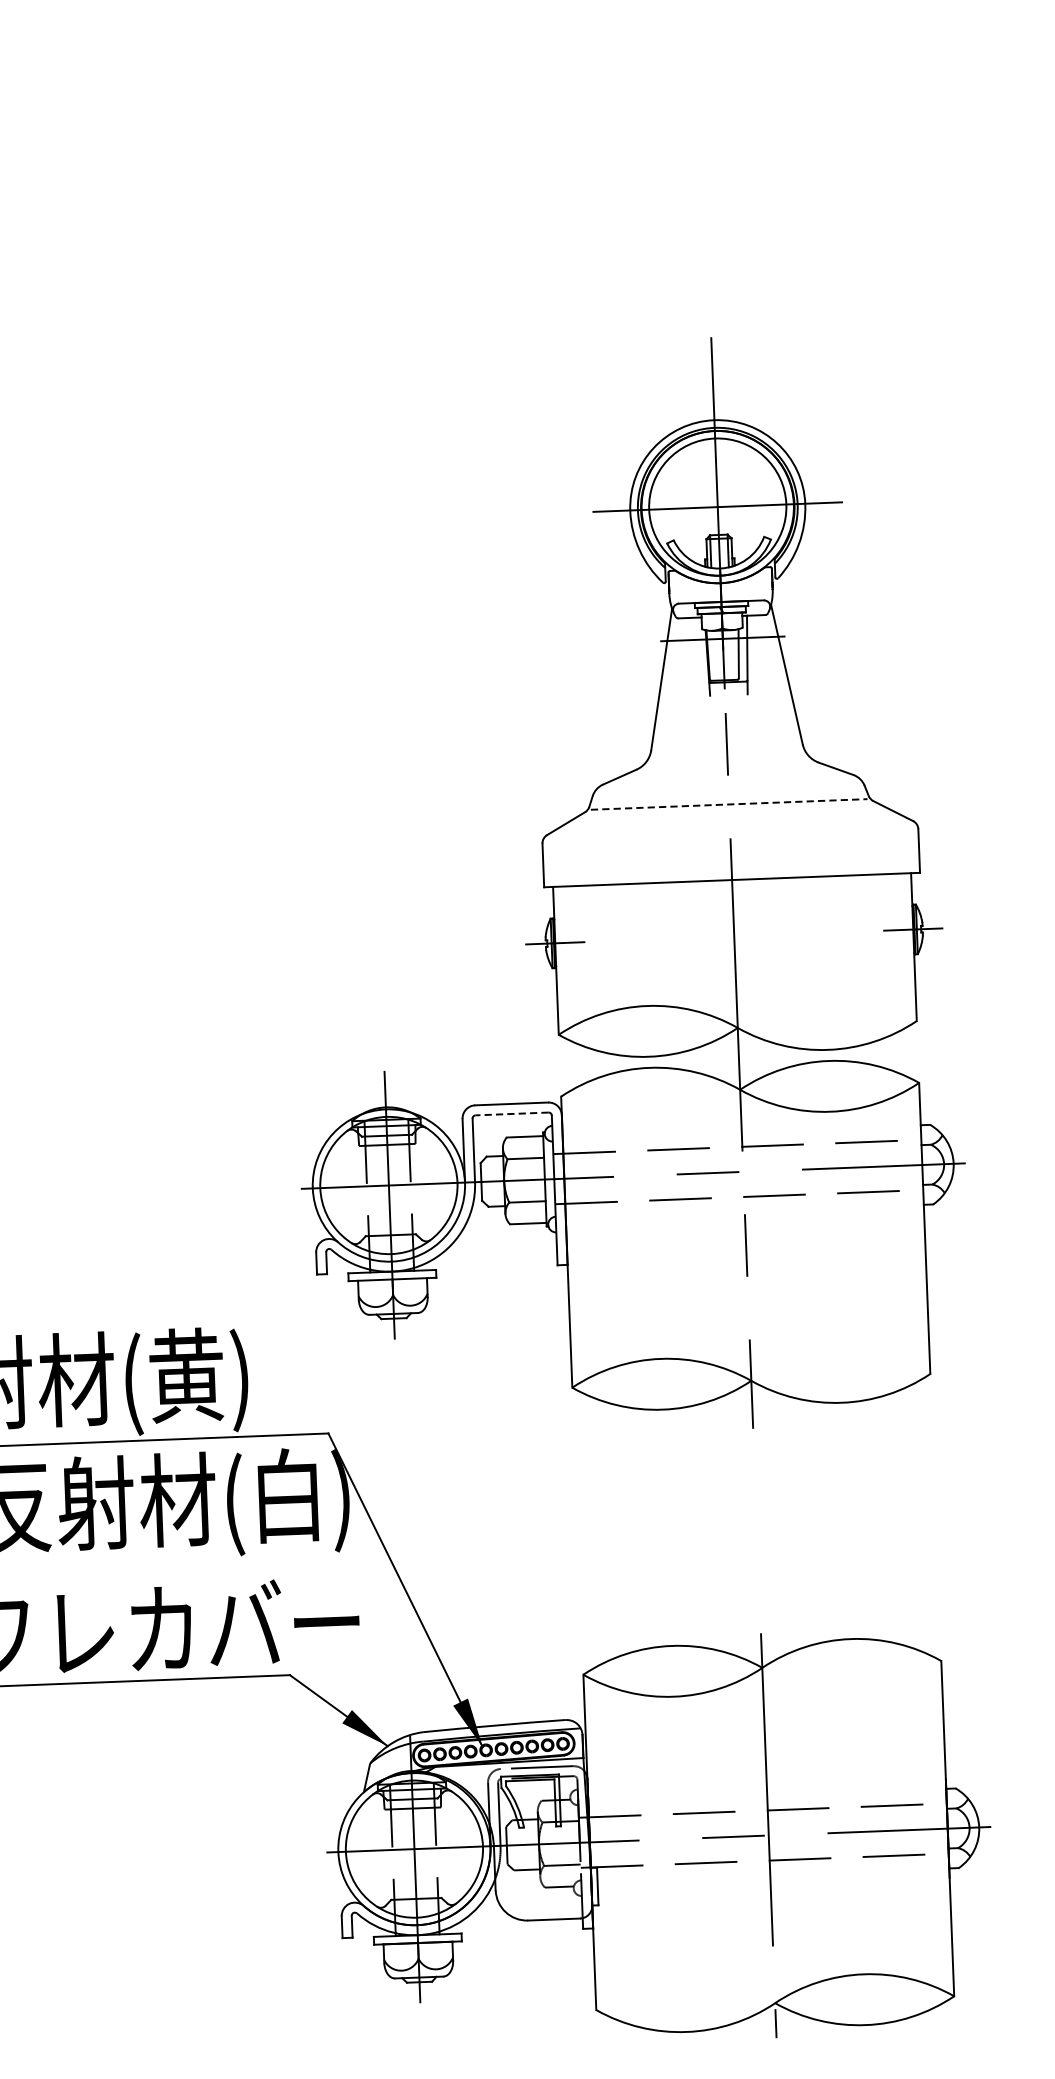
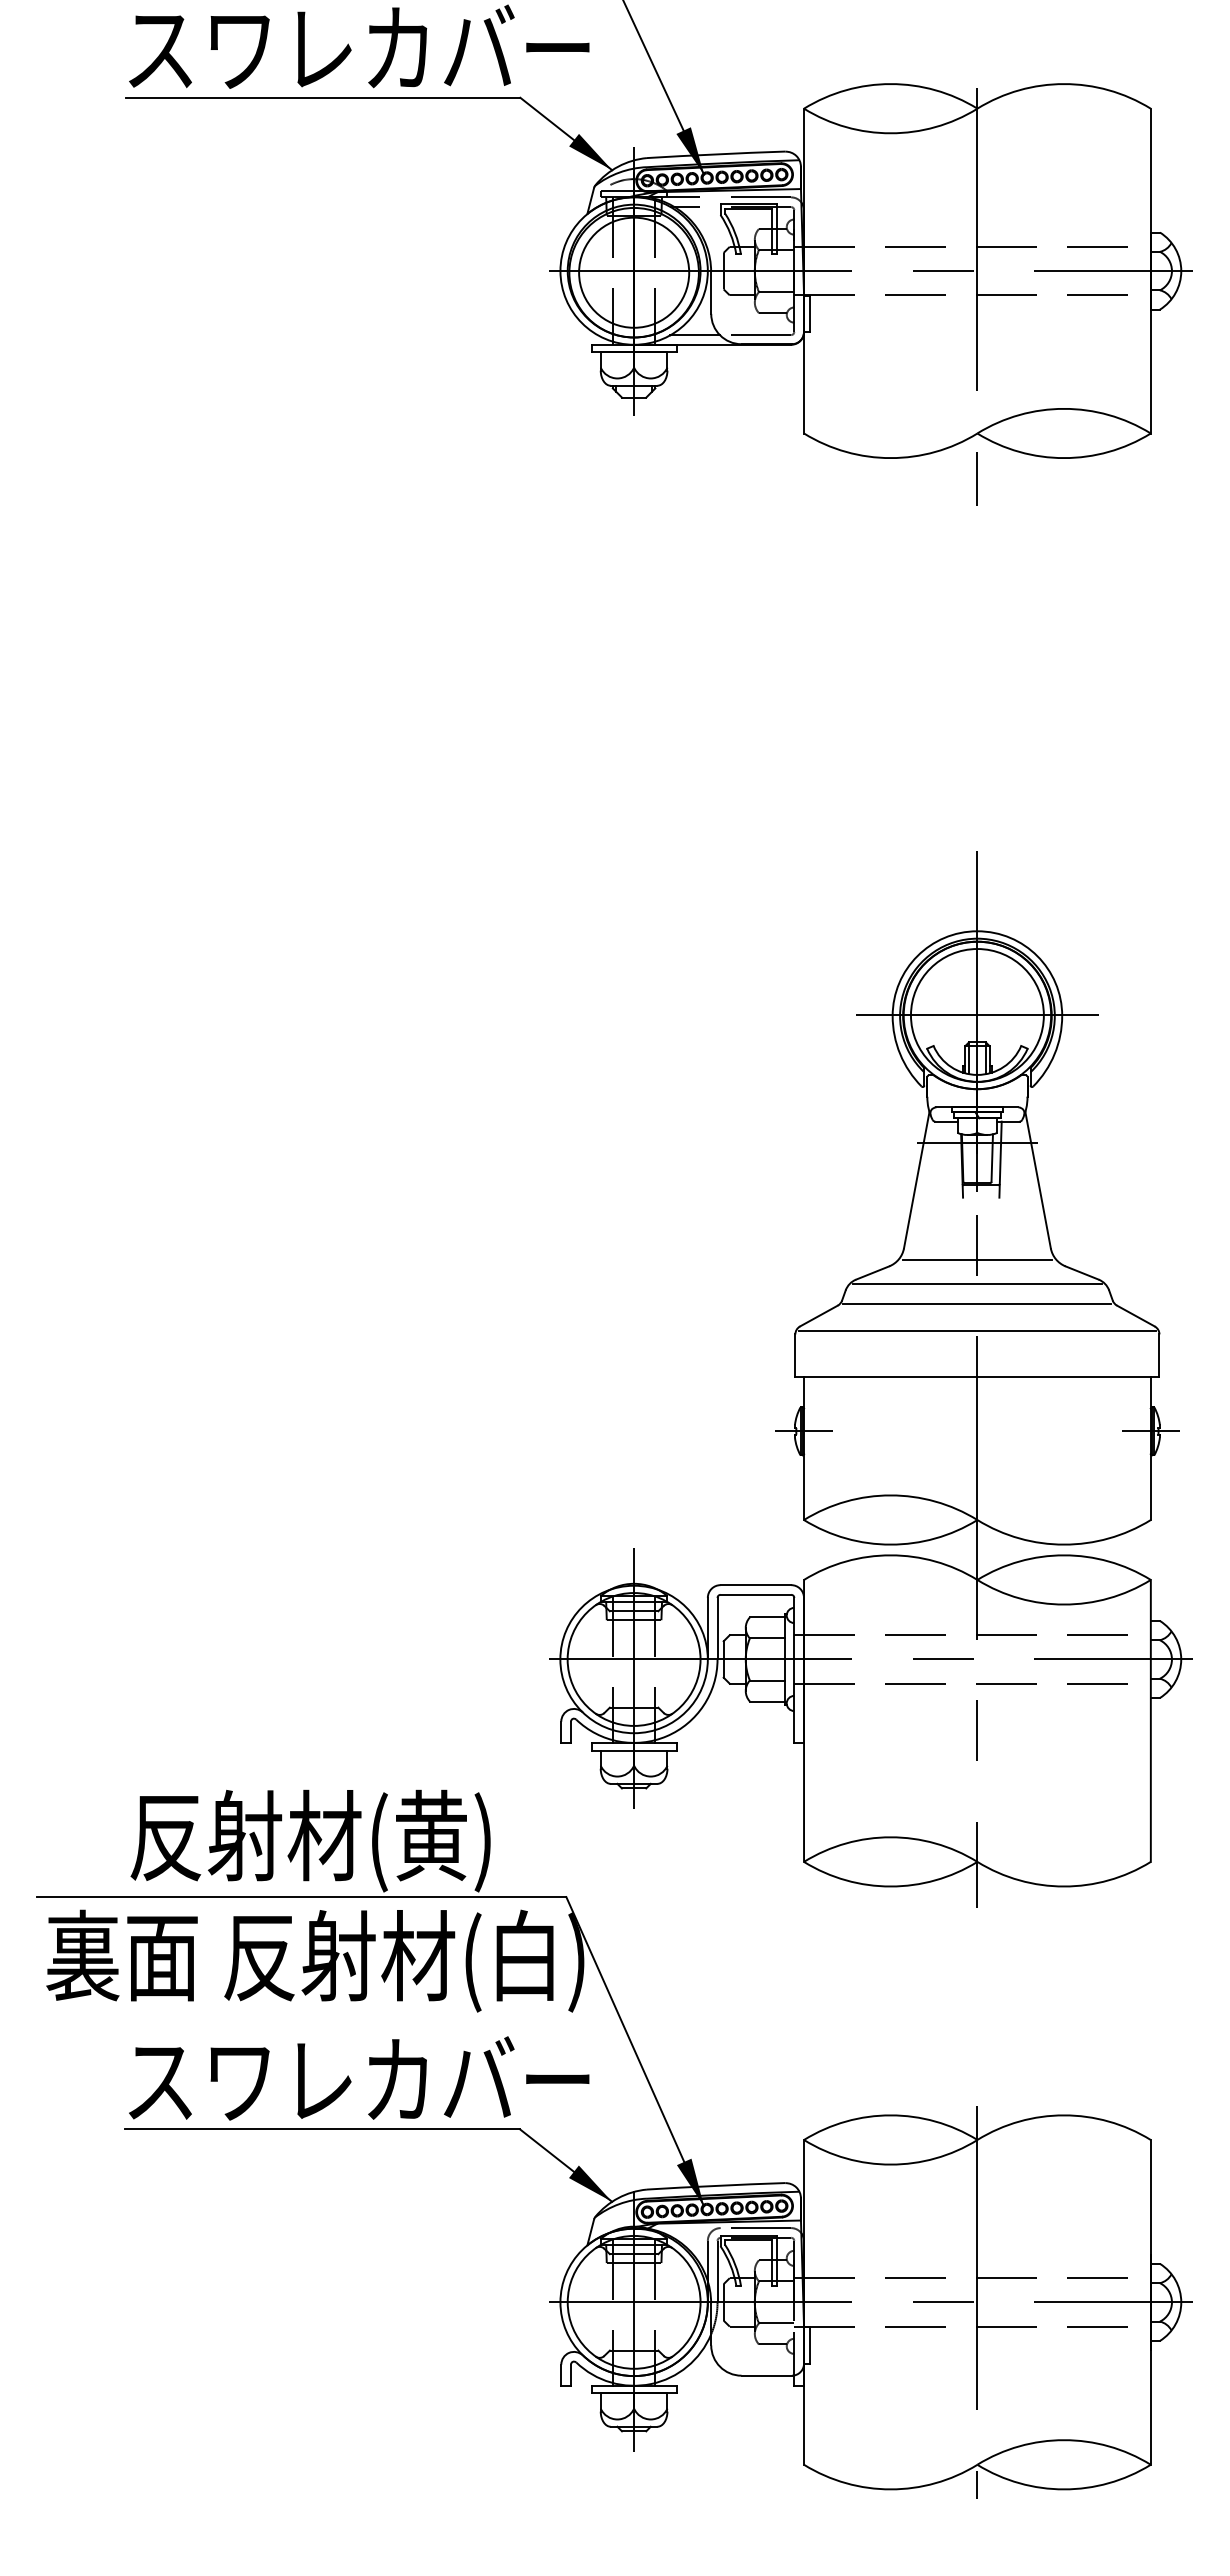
line: (727, 759) -> (977, 1259), added
line: (728, 783) -> (977, 1283), added
line: (729, 804) -> (977, 1303), dashed -> solid
line: (729, 833) -> (976, 1331), added
line: (511, 1113) -> (755, 1594), dashed -> solid

